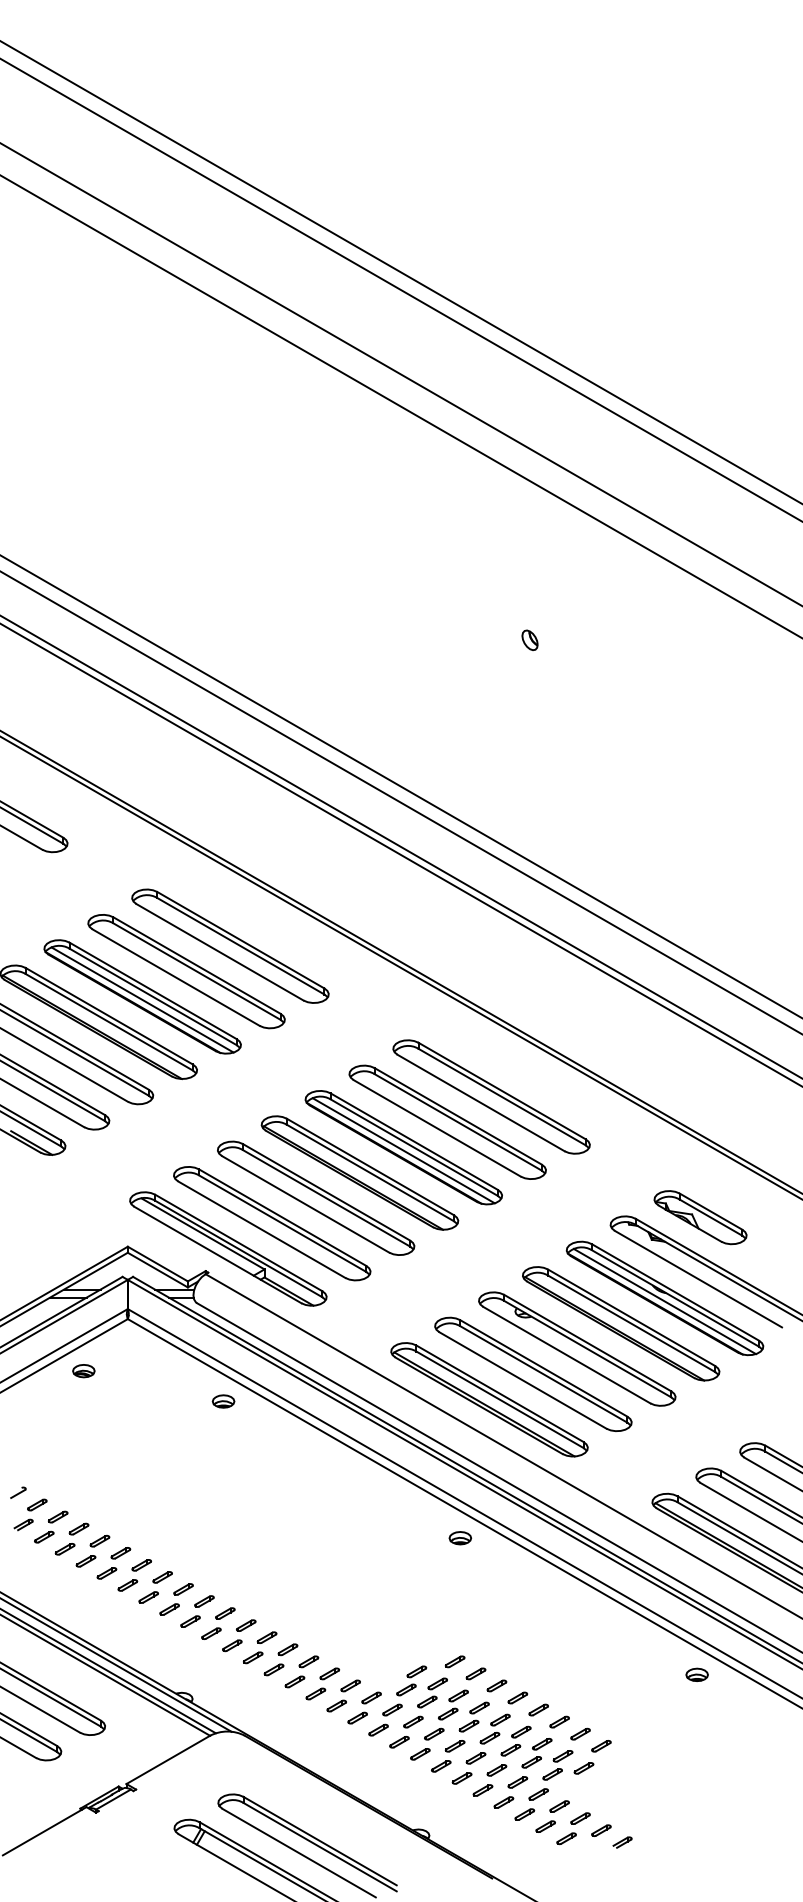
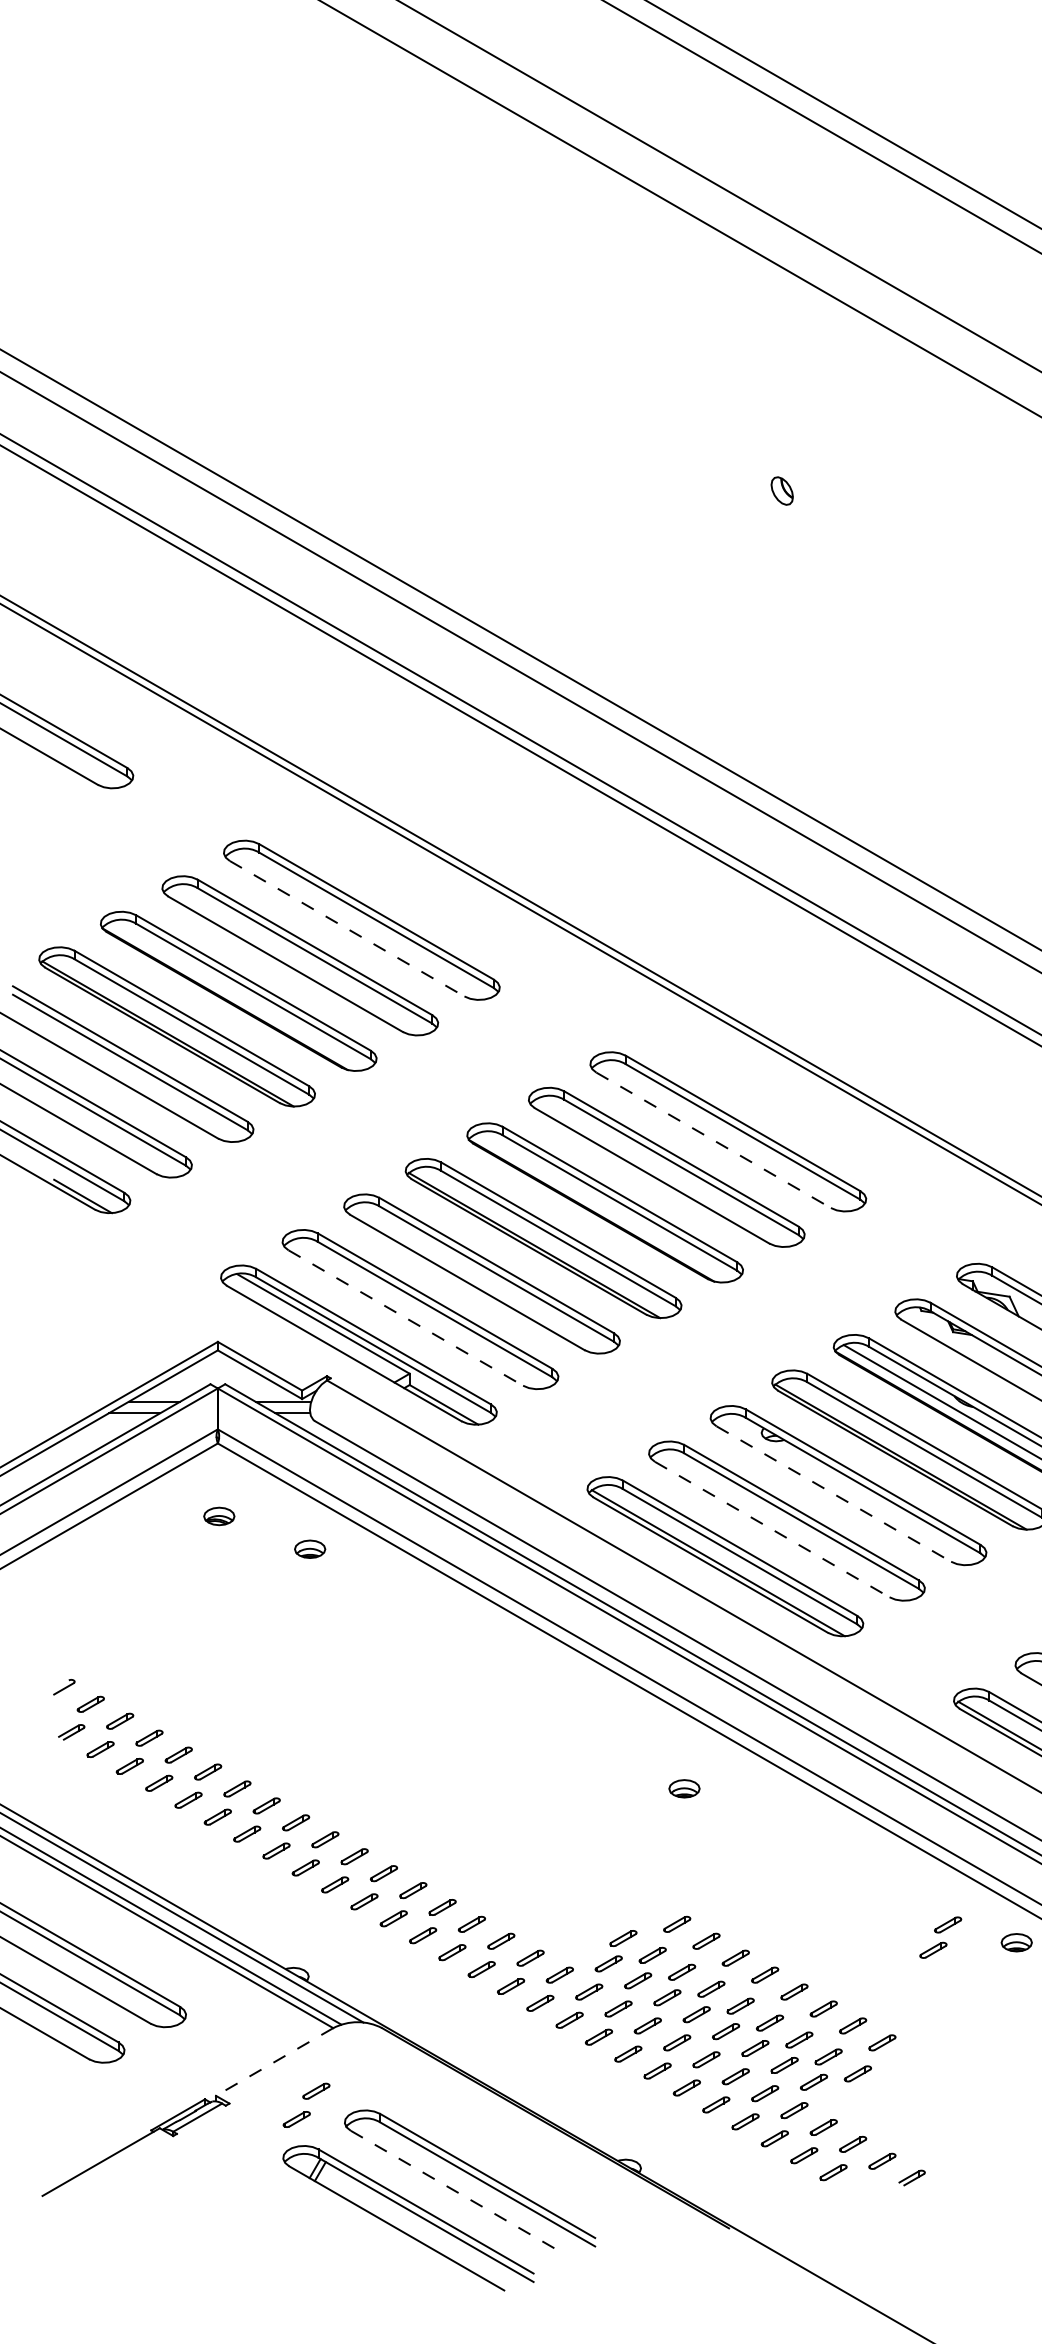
line: (220, 952) -> (347, 929), solid -> dashed
line: (142, 999) -> (238, 995), removed
line: (481, 1103) -> (714, 1140), solid -> dashed
line: (403, 1150) -> (604, 1206), removed
line: (261, 1229) -> (405, 1317), solid -> dashed
line: (566, 1355) -> (833, 1494), solid -> dashed
part: (83, 1371) -> (218, 1516), moved
line: (522, 1380) -> (771, 1529), solid -> dashed
part: (223, 1401) -> (310, 1549), moved
part: (460, 1538) -> (684, 1789), moved
part: (642, 1671) -> (940, 1937), added
line: (167, 1760) -> (273, 2062), solid -> dashed
part: (190, 1790) -> (305, 2104), added
line: (299, 1853) -> (458, 2193), solid -> dashed

